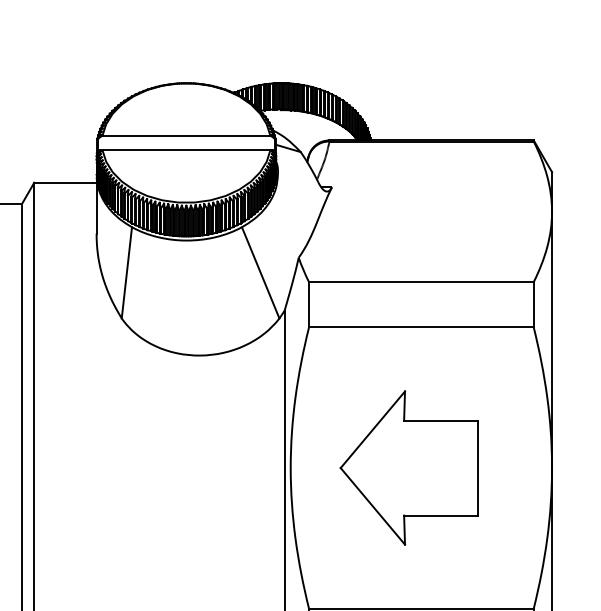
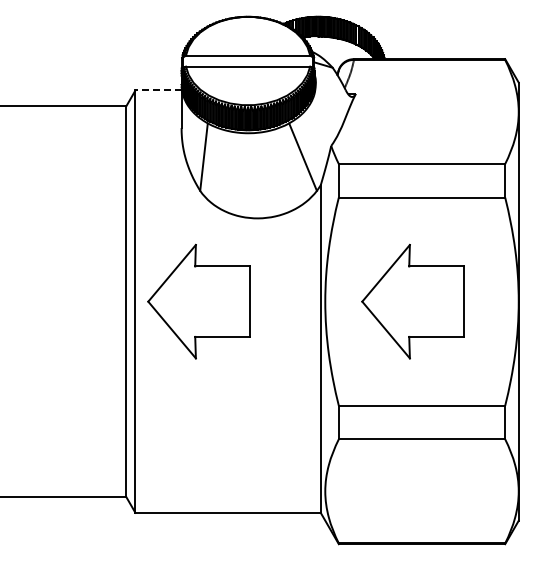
line: (65, 182) -> (158, 90), solid -> dashed
part: (119, 467) -> (198, 301), added

